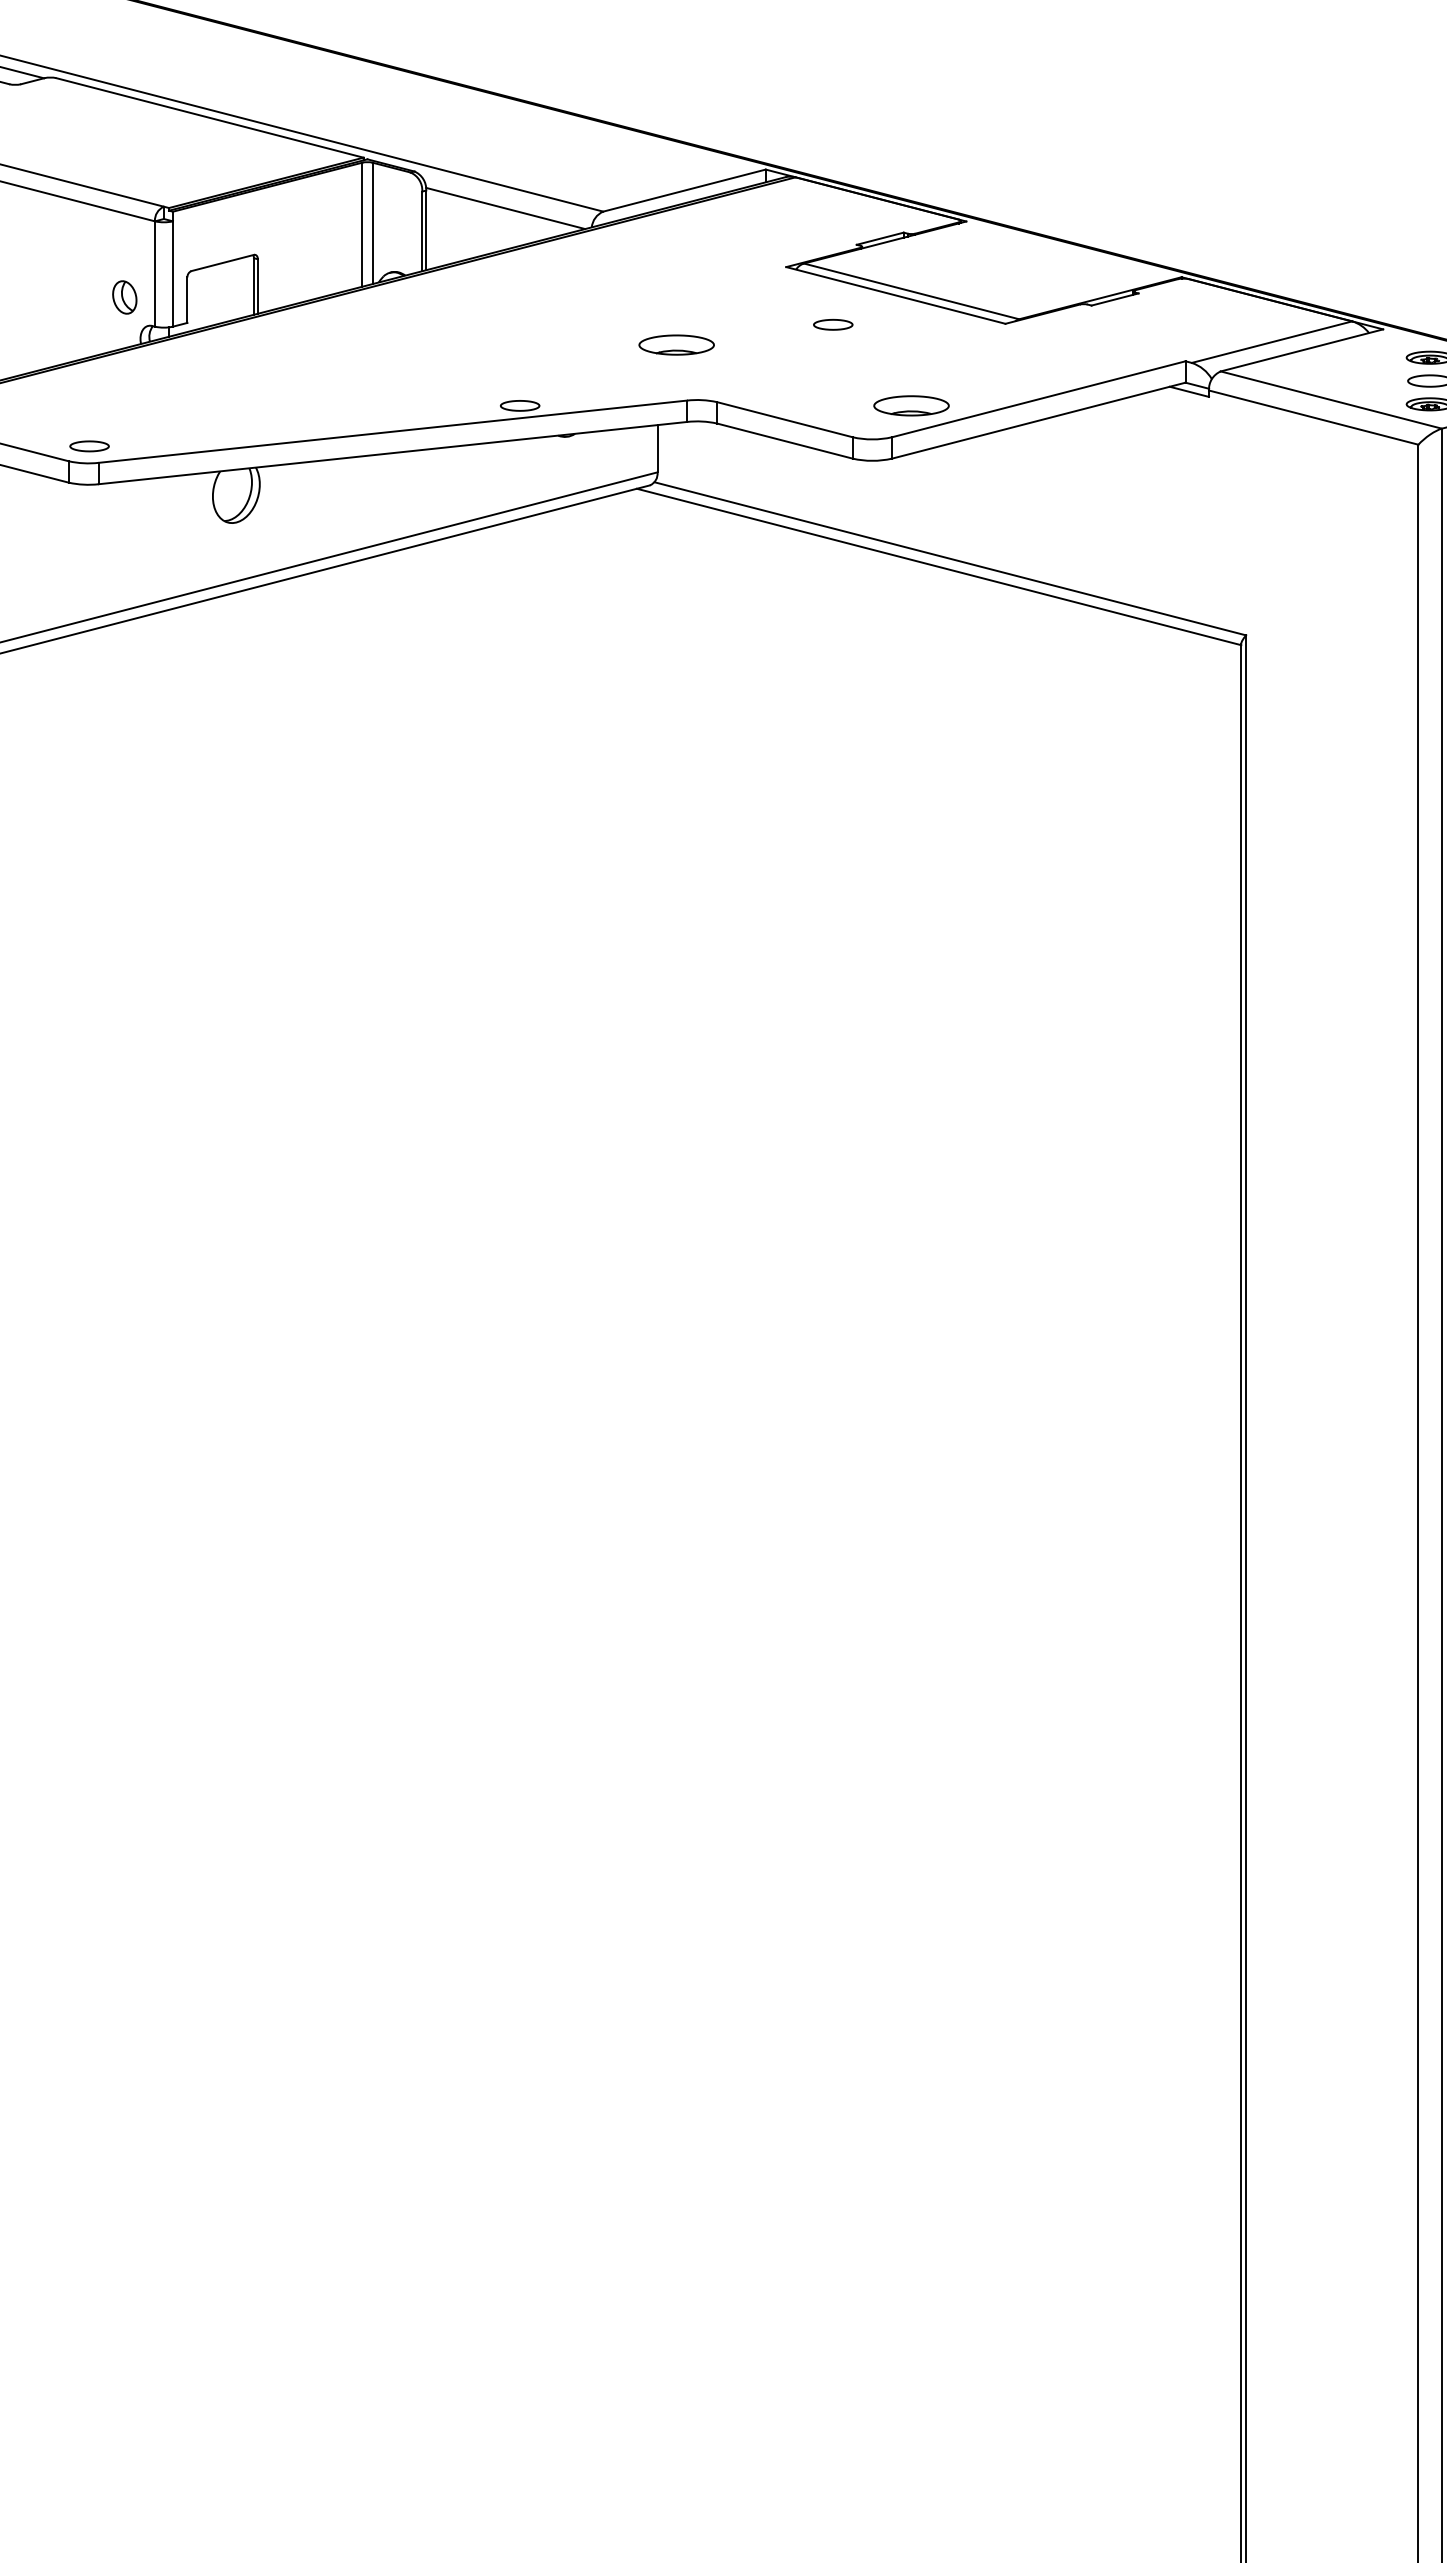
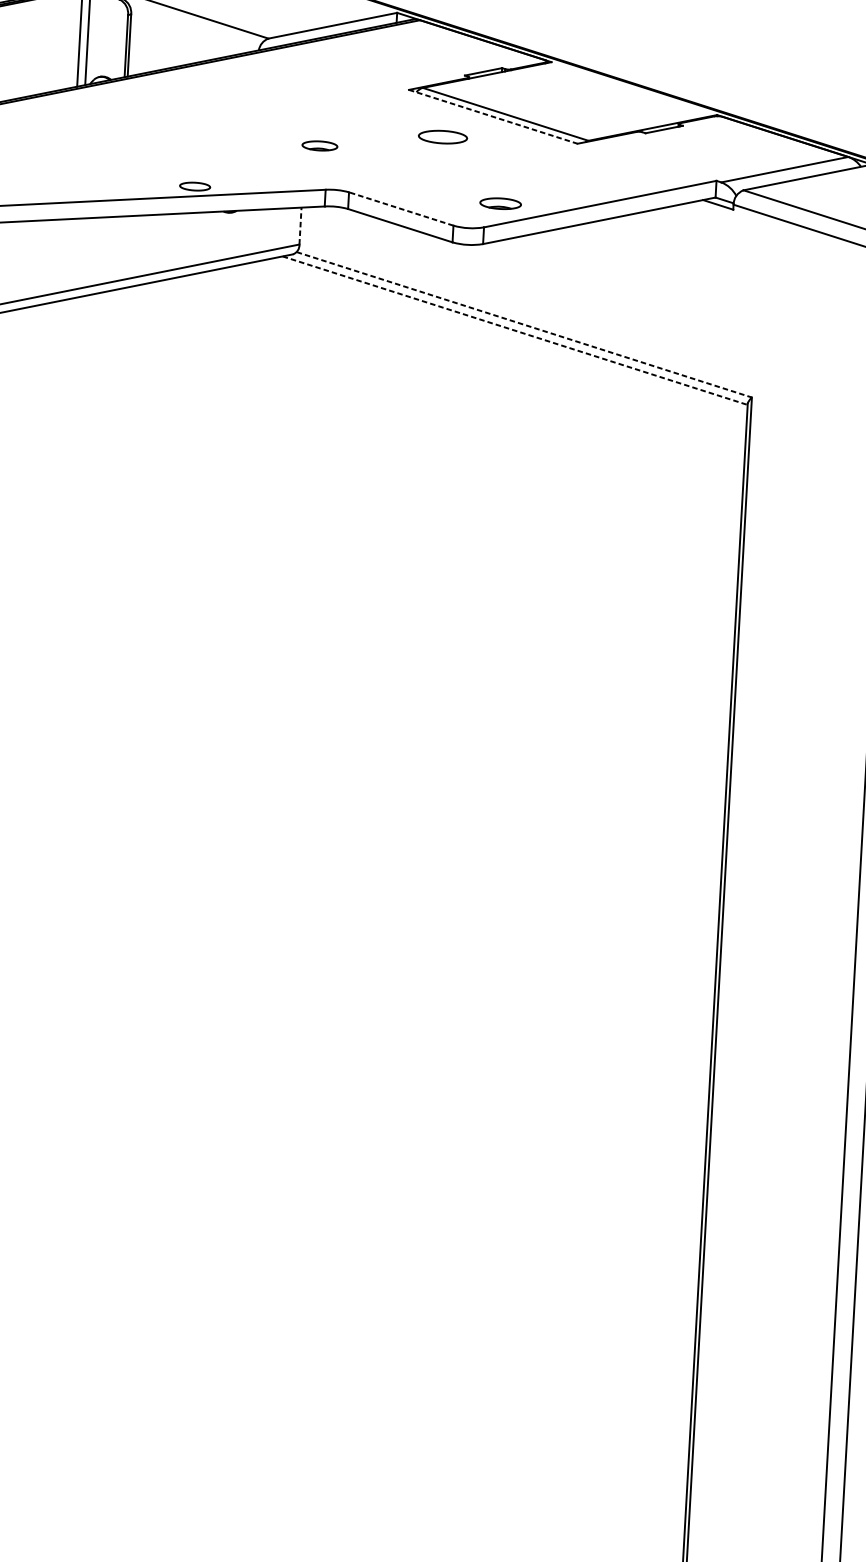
line: (505, 208) -> (192, 31), removed
line: (896, 295) -> (493, 116), solid -> dashed
part: (833, 324) -> (443, 136), size x1.6
part: (676, 344) -> (319, 145), size x0.6
part: (911, 405) -> (500, 203), size x0.7
line: (784, 419) -> (400, 208), solid -> dashed
line: (657, 448) -> (300, 225), solid -> dashed
line: (950, 558) -> (524, 324), solid -> dashed
line: (939, 567) -> (515, 331), solid -> dashed

